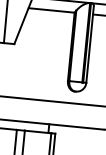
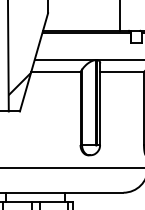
hatch: (16, 17) -> (19, 83), added

